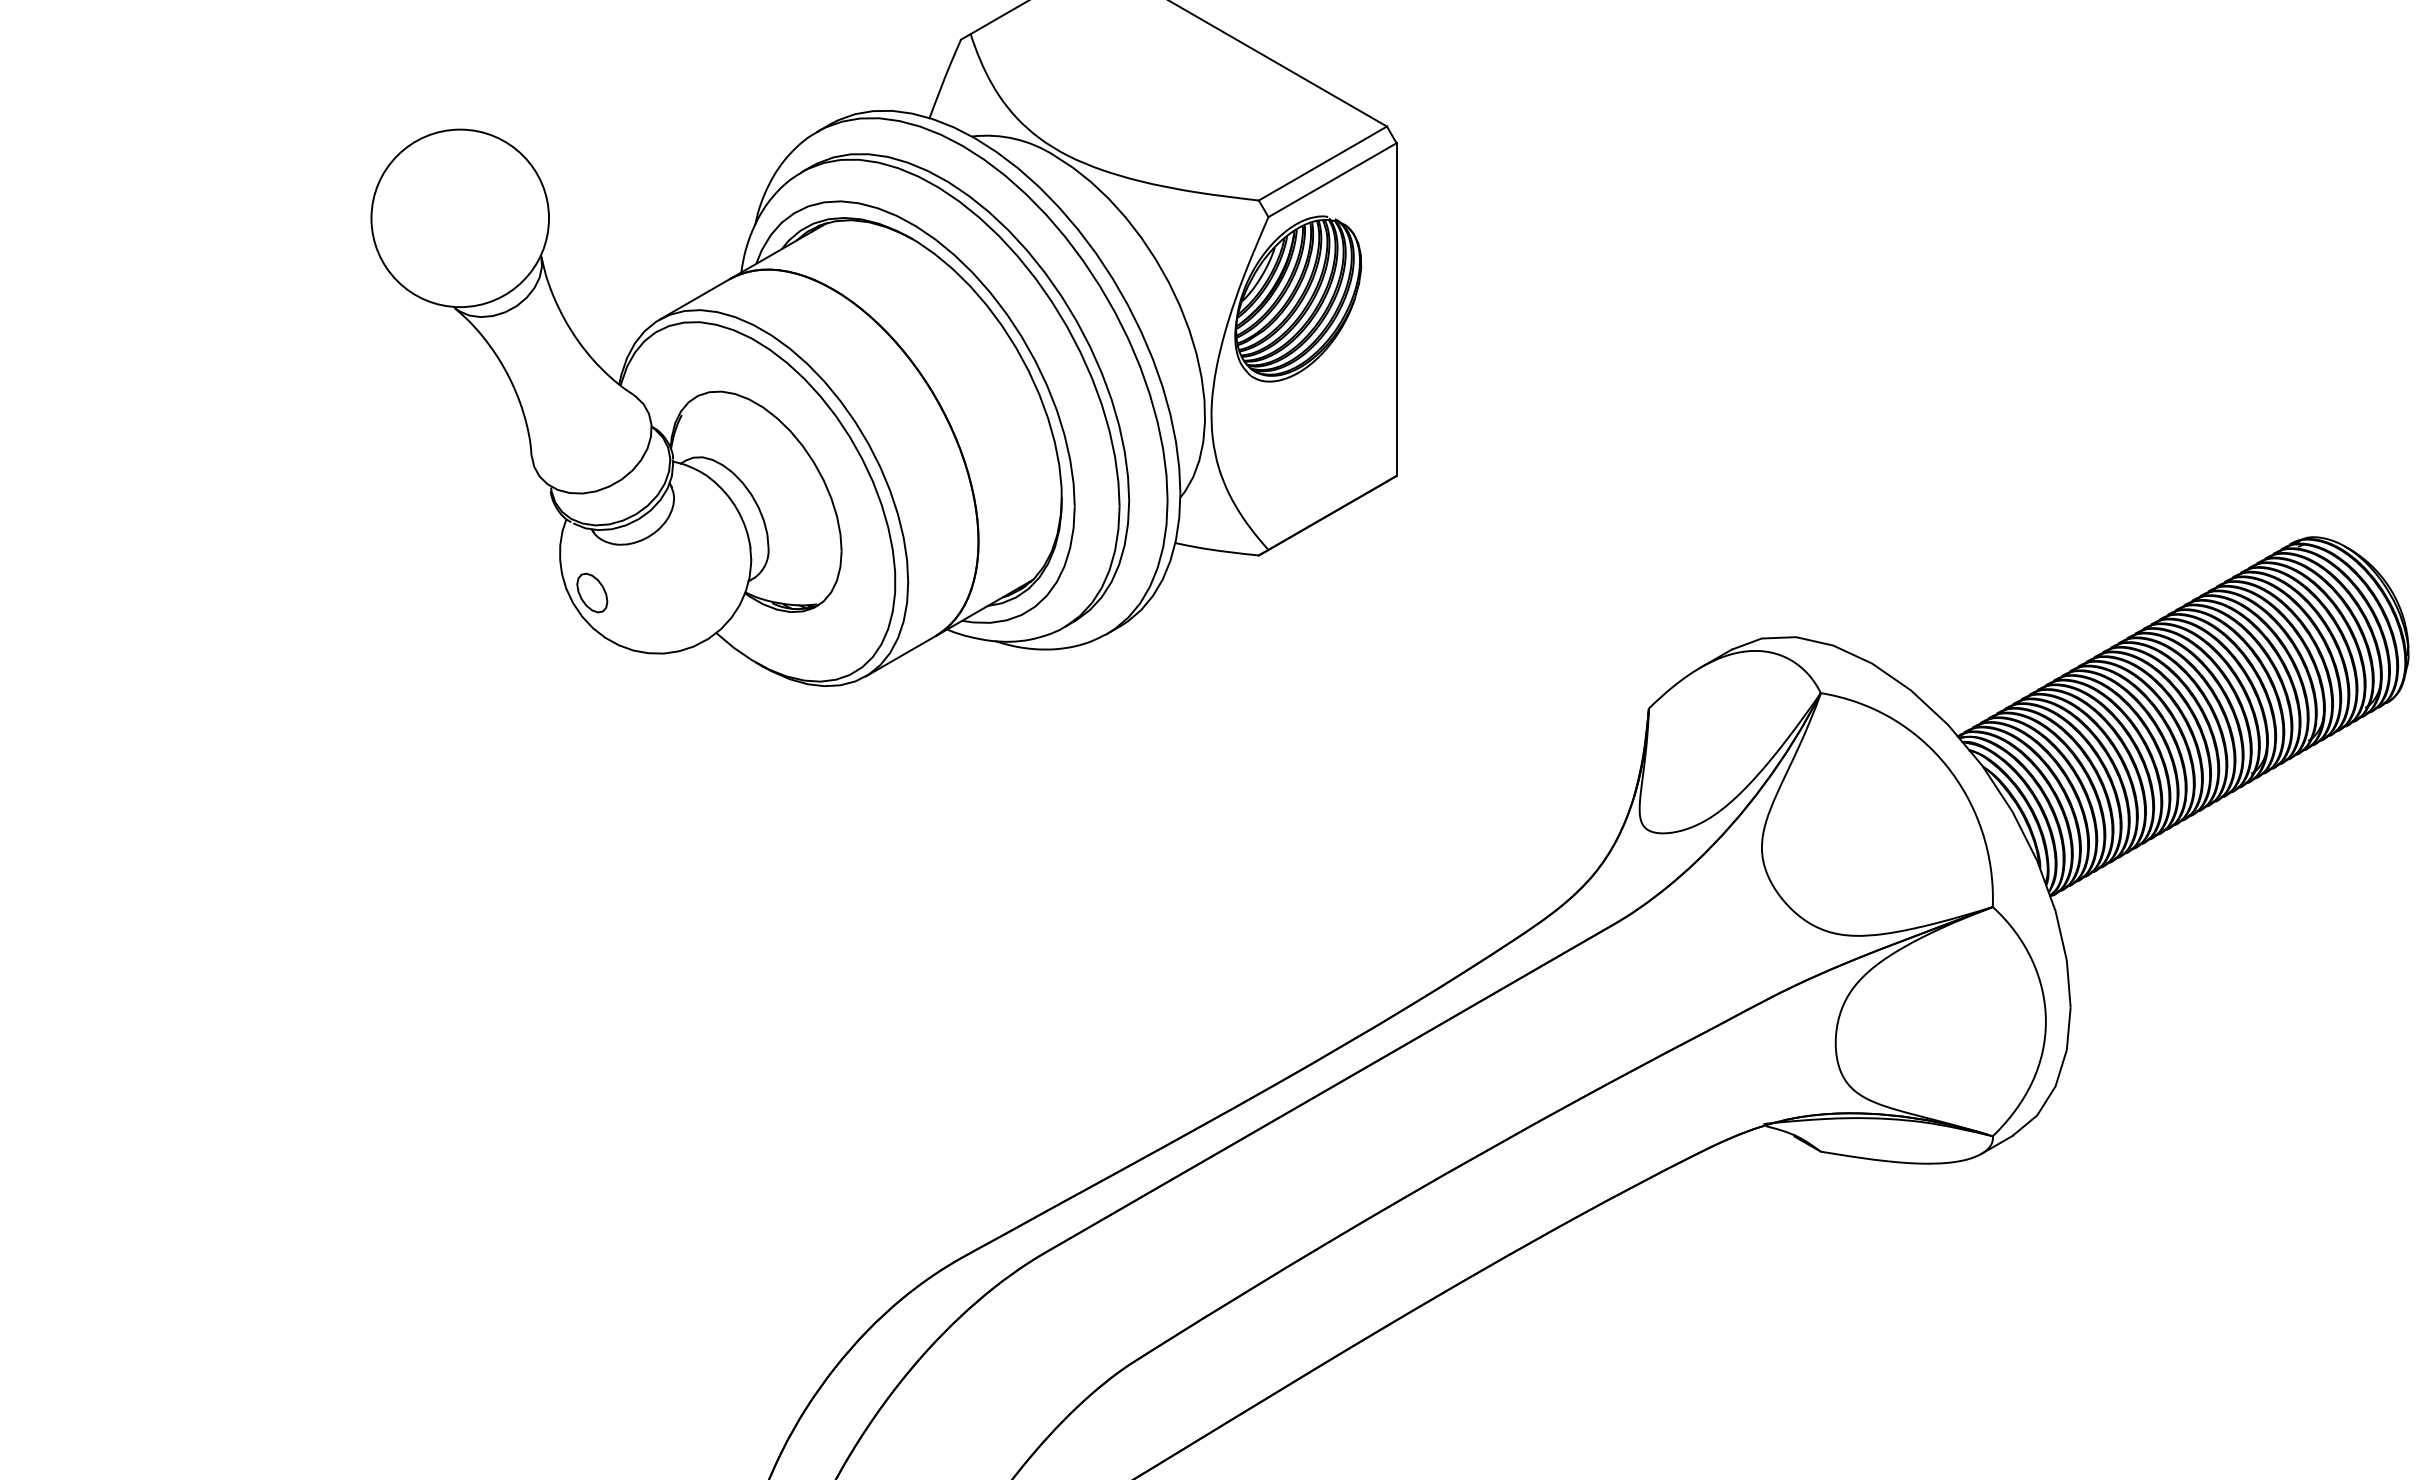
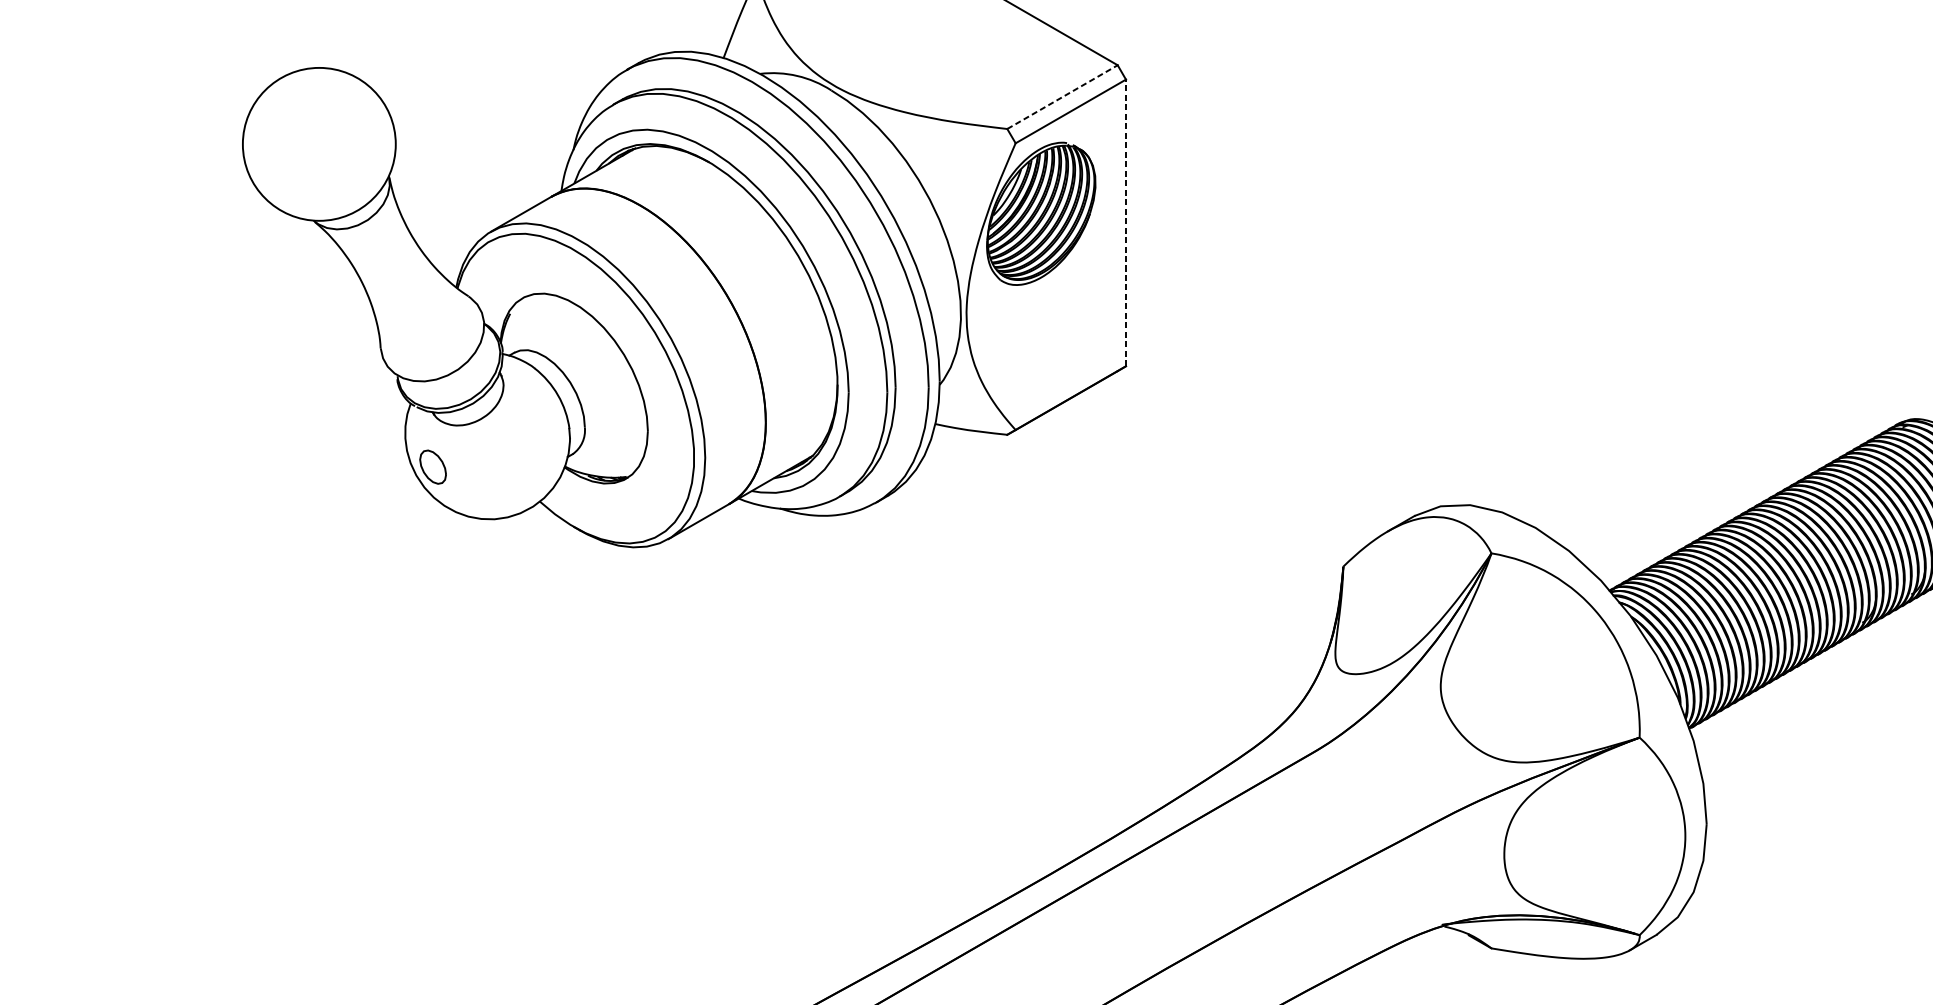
line: (1322, 163) -> (1062, 97), solid -> dashed
line: (1396, 309) -> (1125, 222), solid -> dashed

